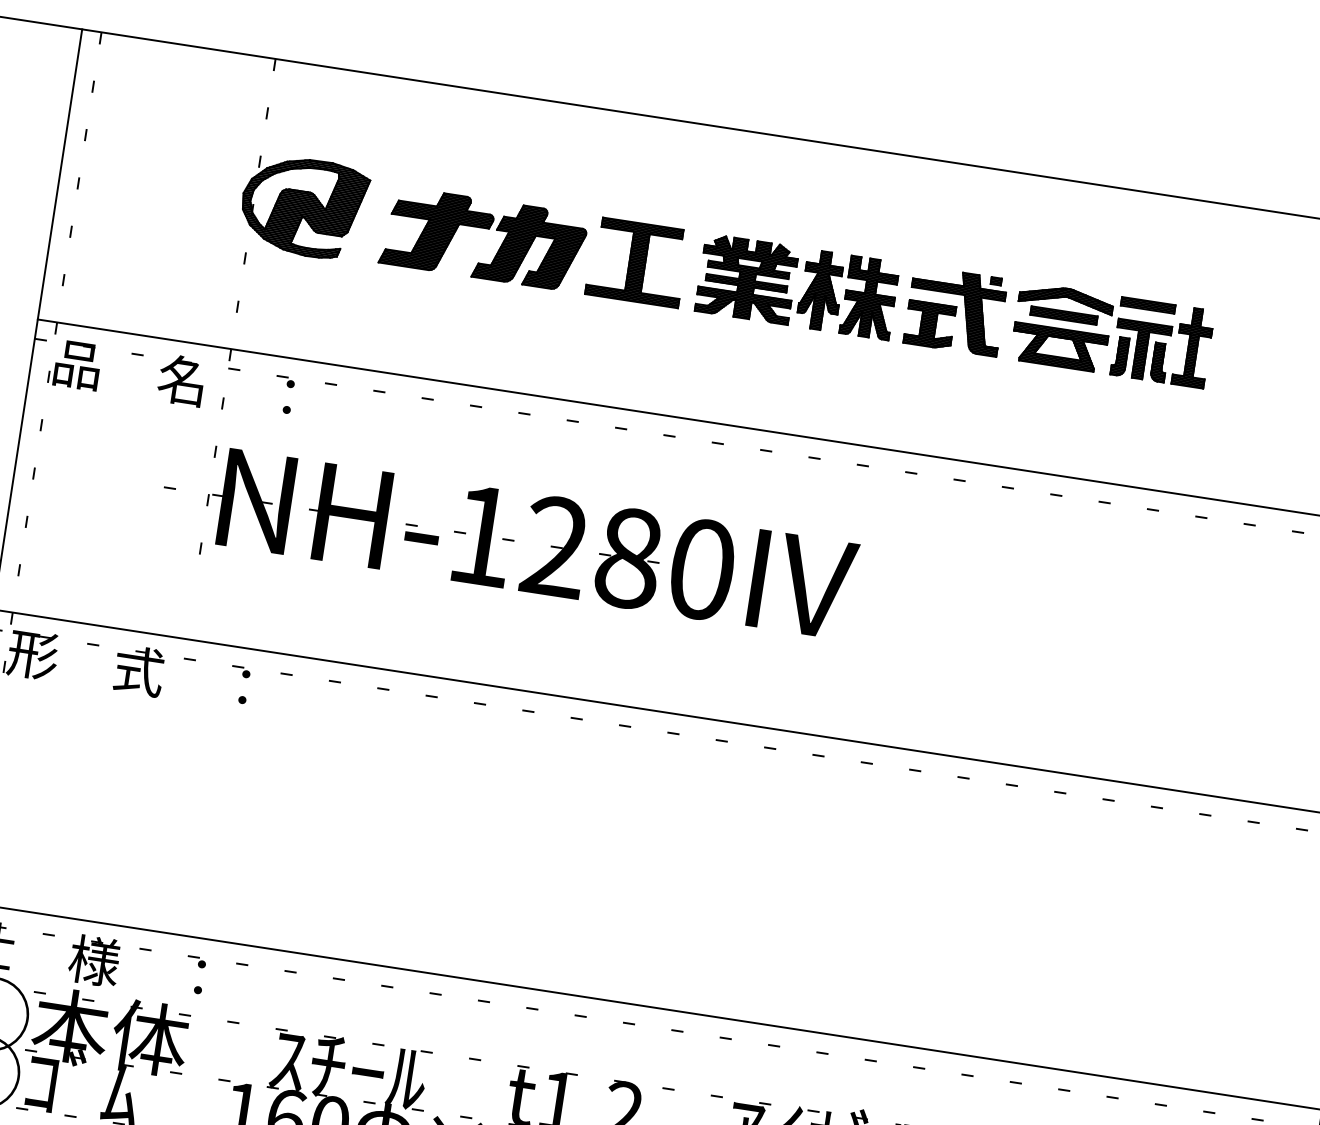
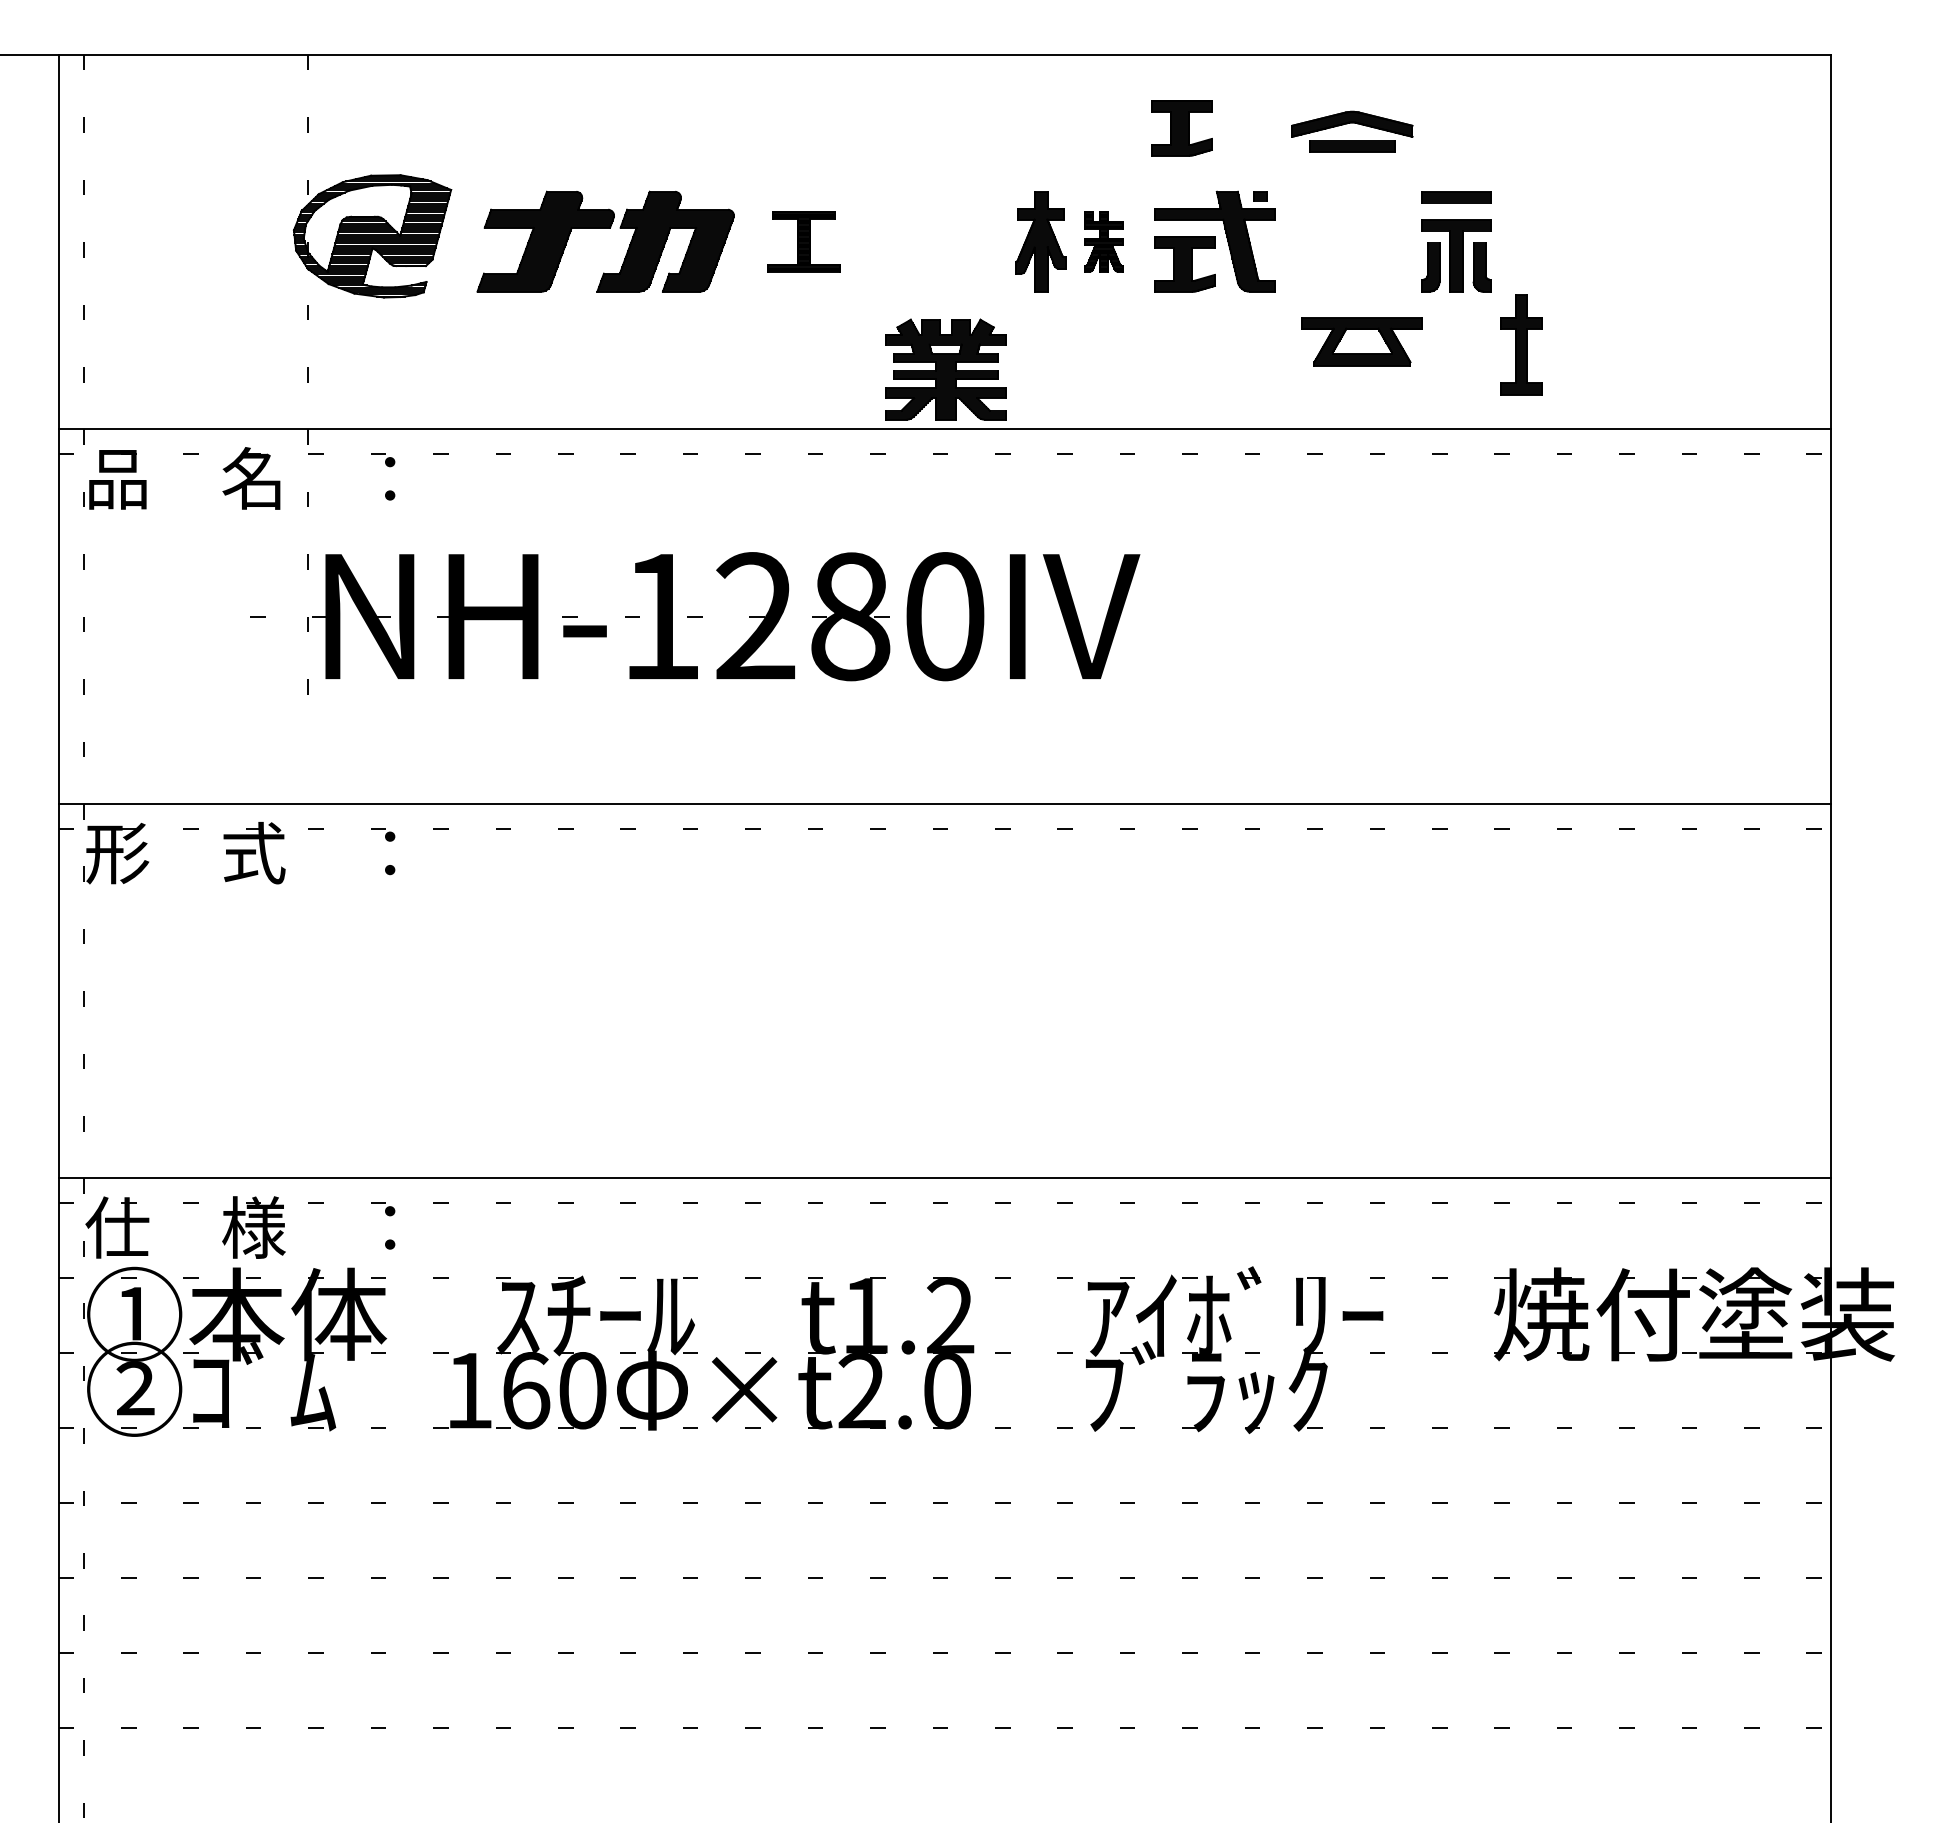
part: (943, 219) -> (1181, 128), added
part: (637, 262) -> (803, 241), size x0.6
part: (747, 279) -> (945, 369), moved
part: (869, 297) -> (1103, 241), size x0.6
part: (1066, 297) -> (1352, 123), moved
part: (1058, 347) -> (1361, 341), moved
part: (1193, 347) -> (1521, 344), moved

